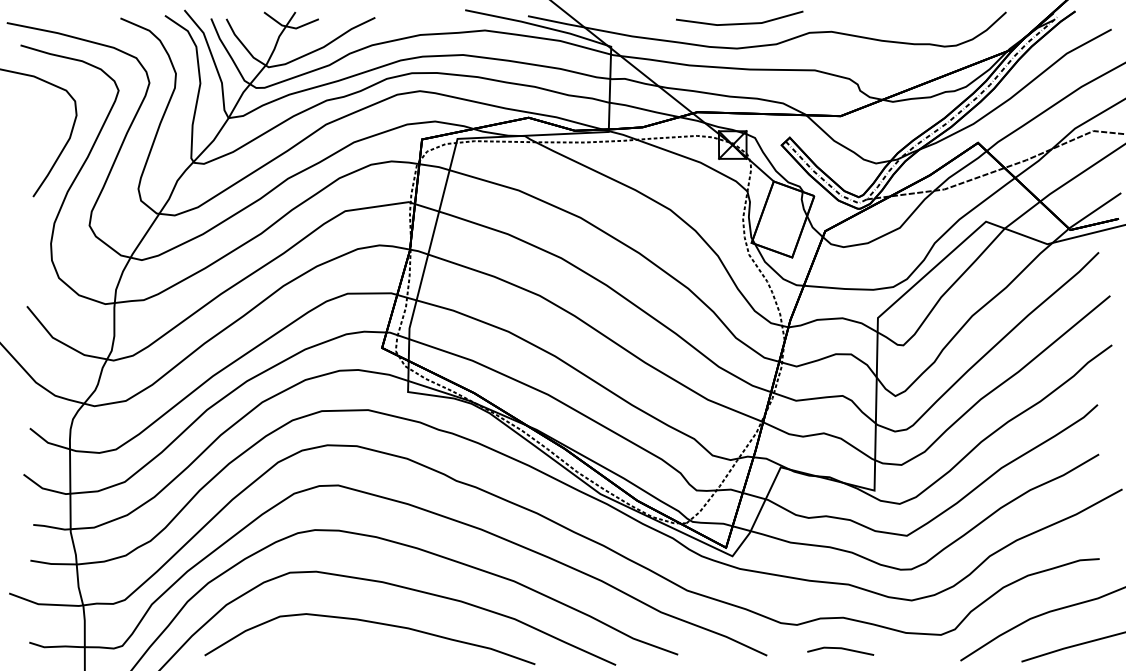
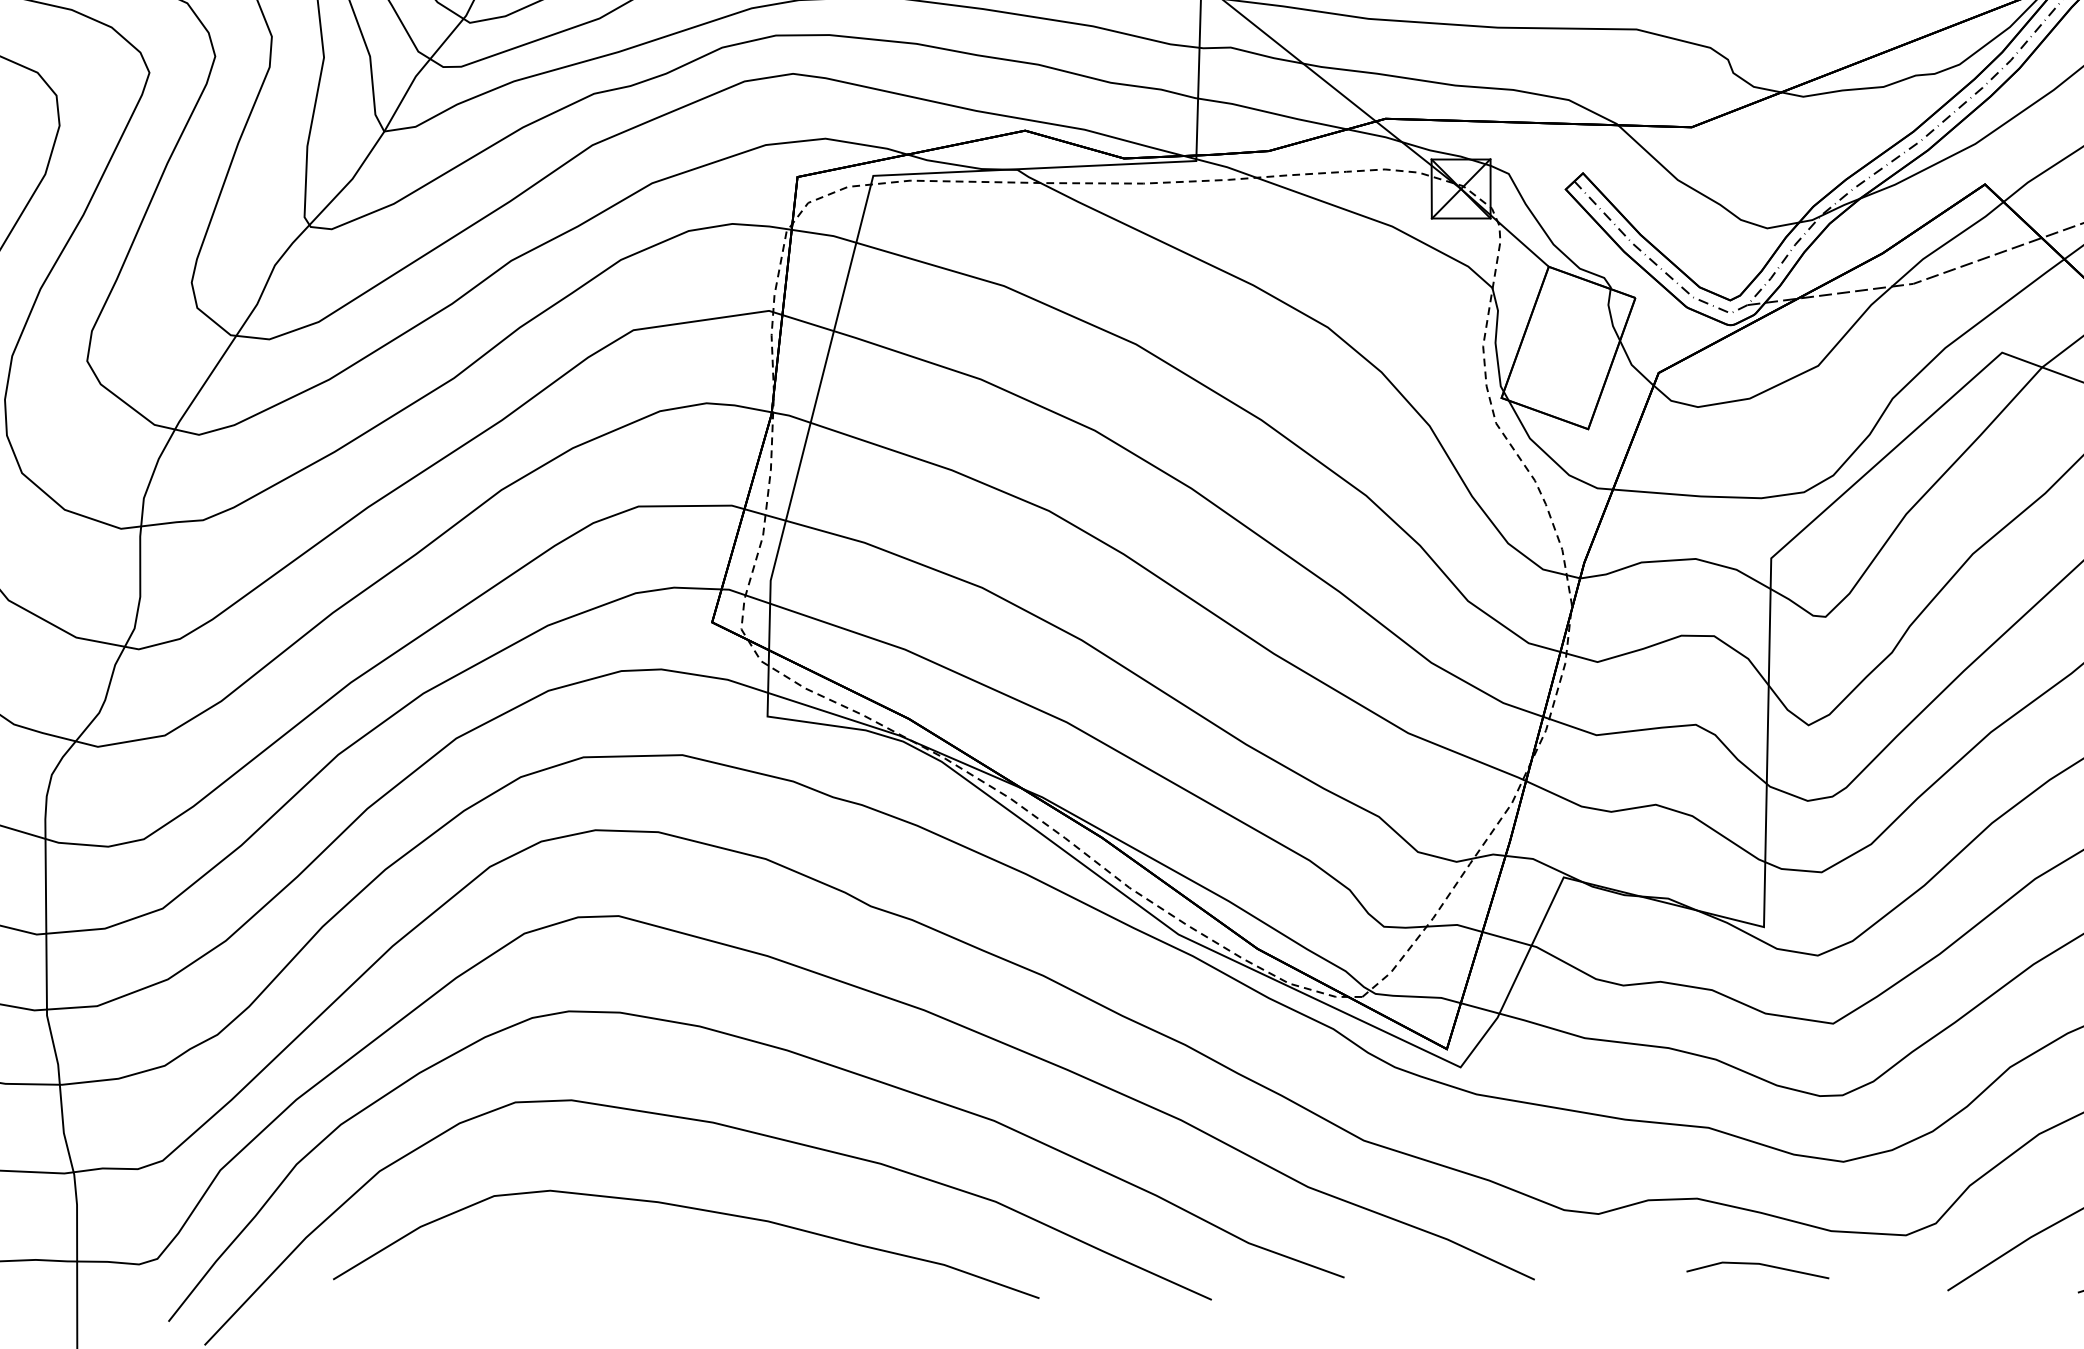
line: (840, 649) -> (1757, 1266), moved

